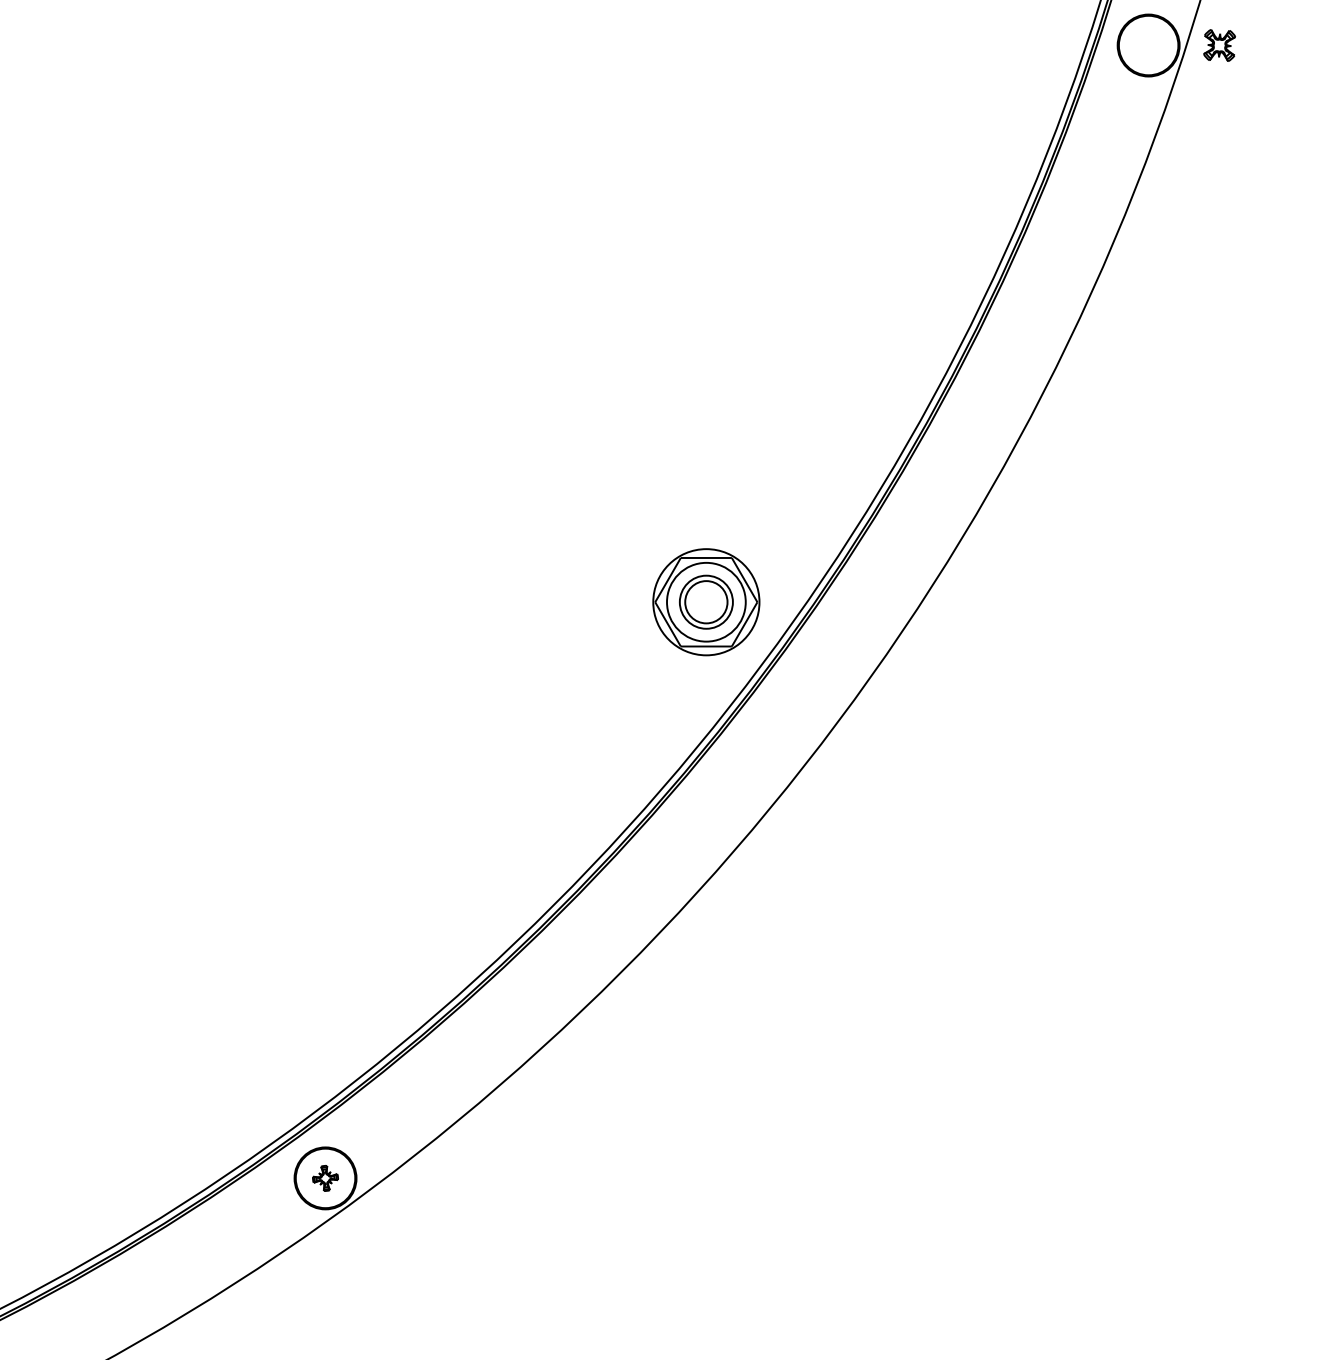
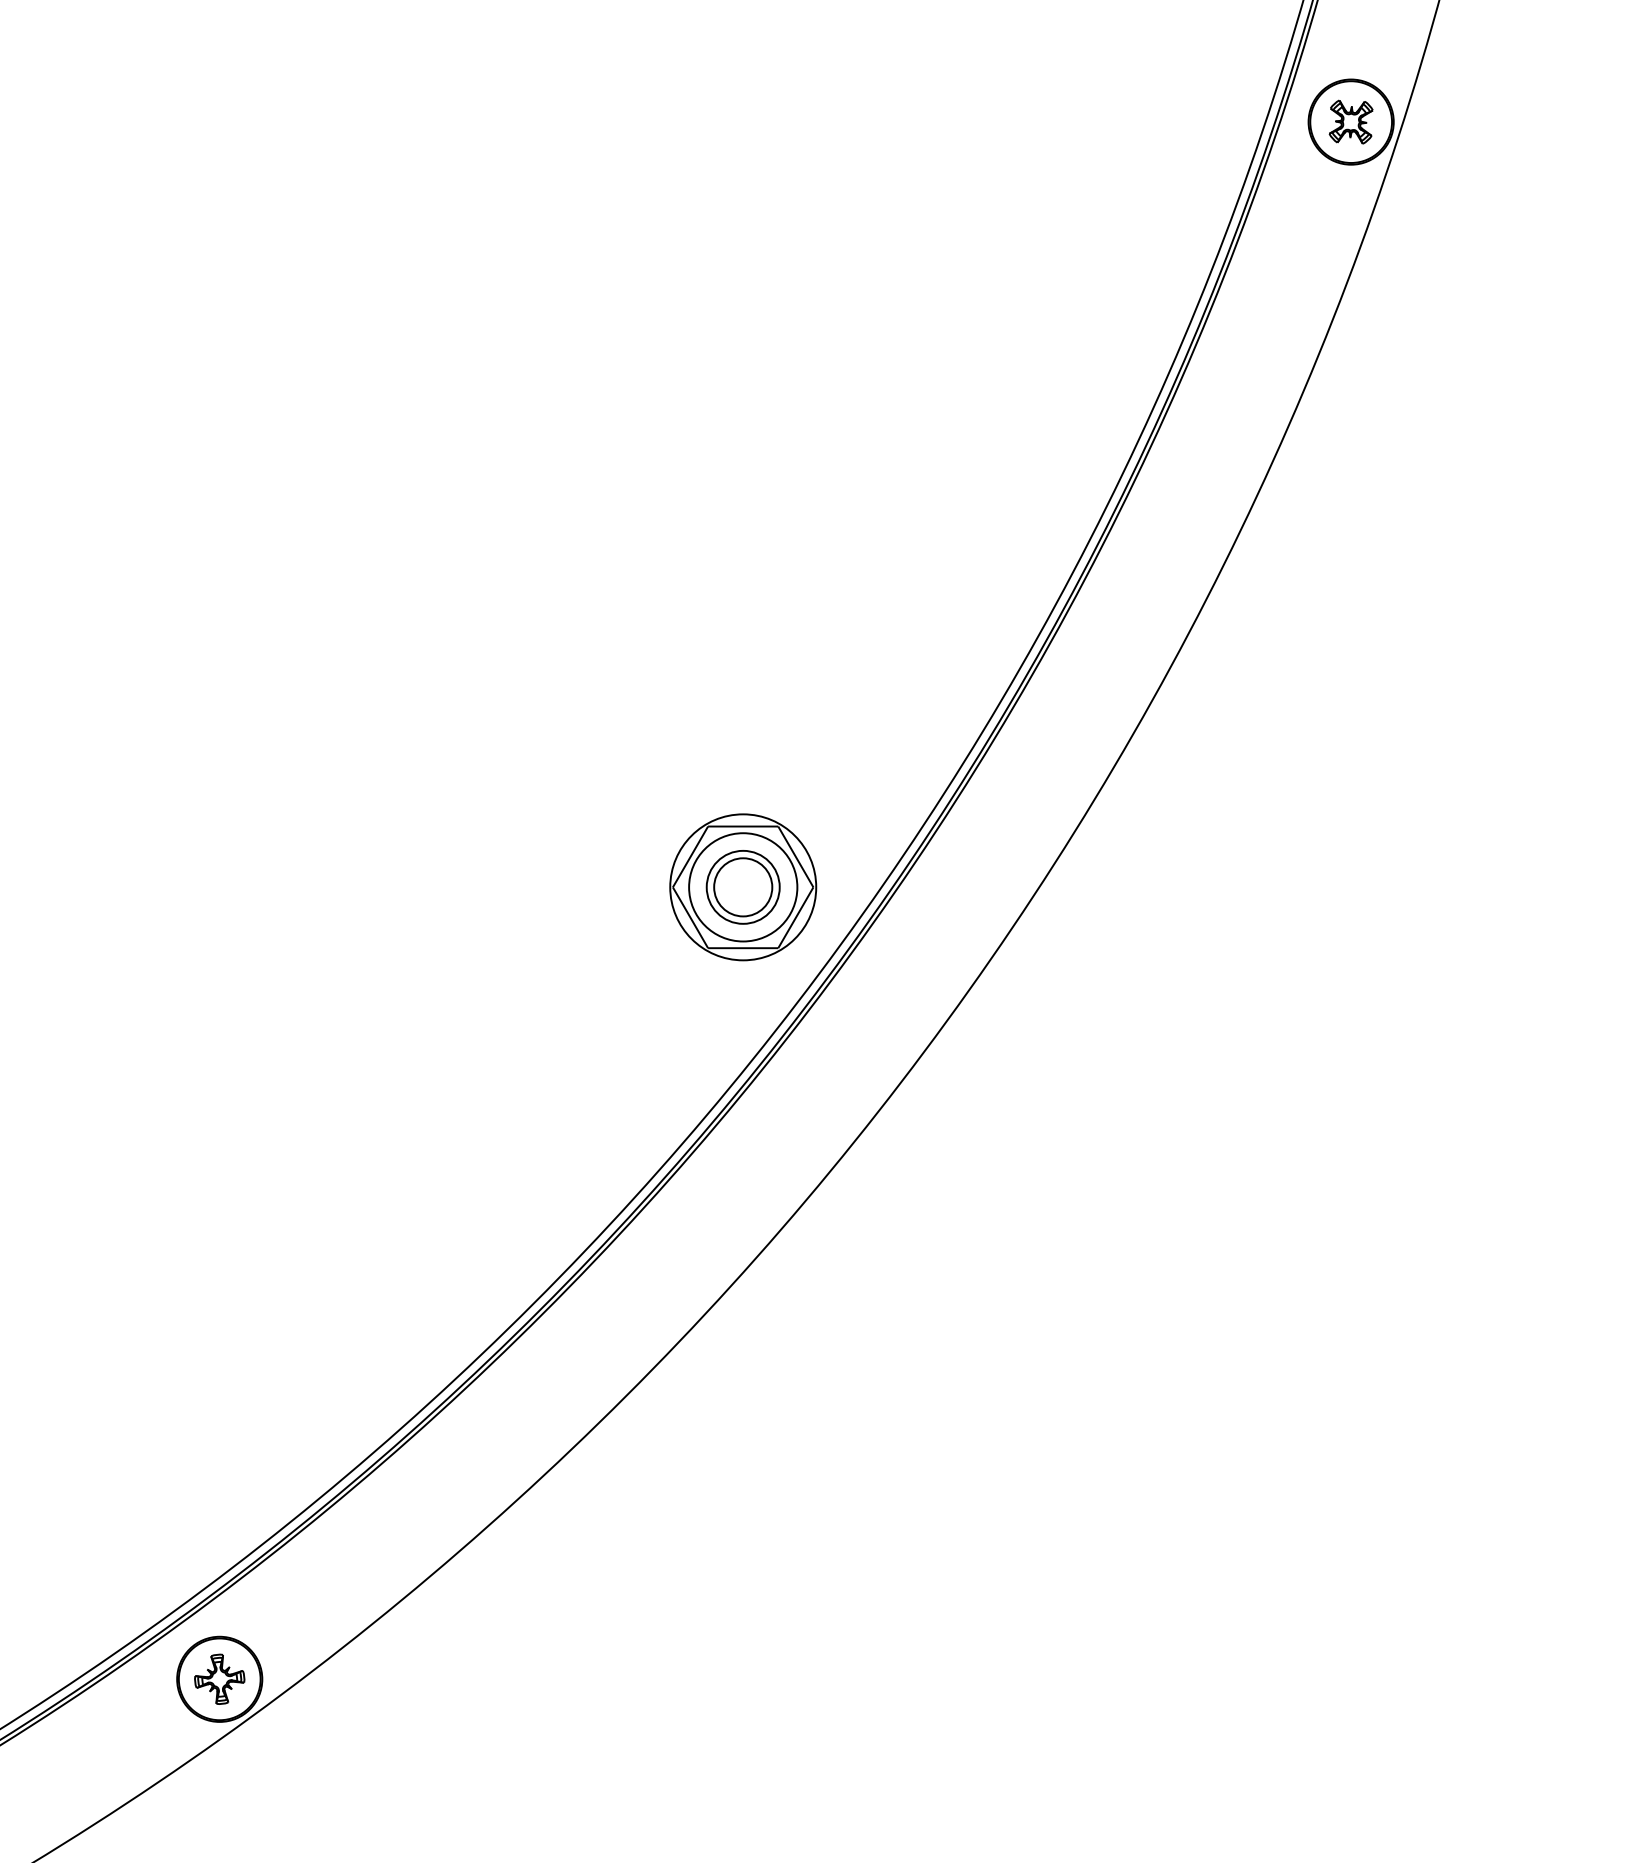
part: (1219, 45) -> (1350, 122), moved
part: (325, 1178) -> (219, 1679), size x1.43

